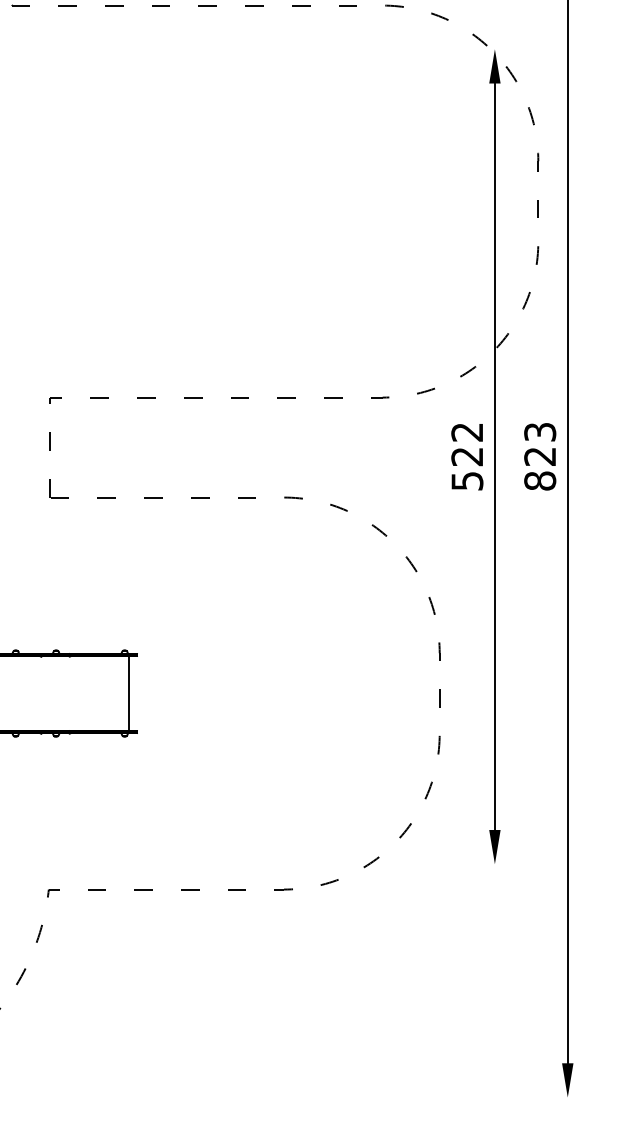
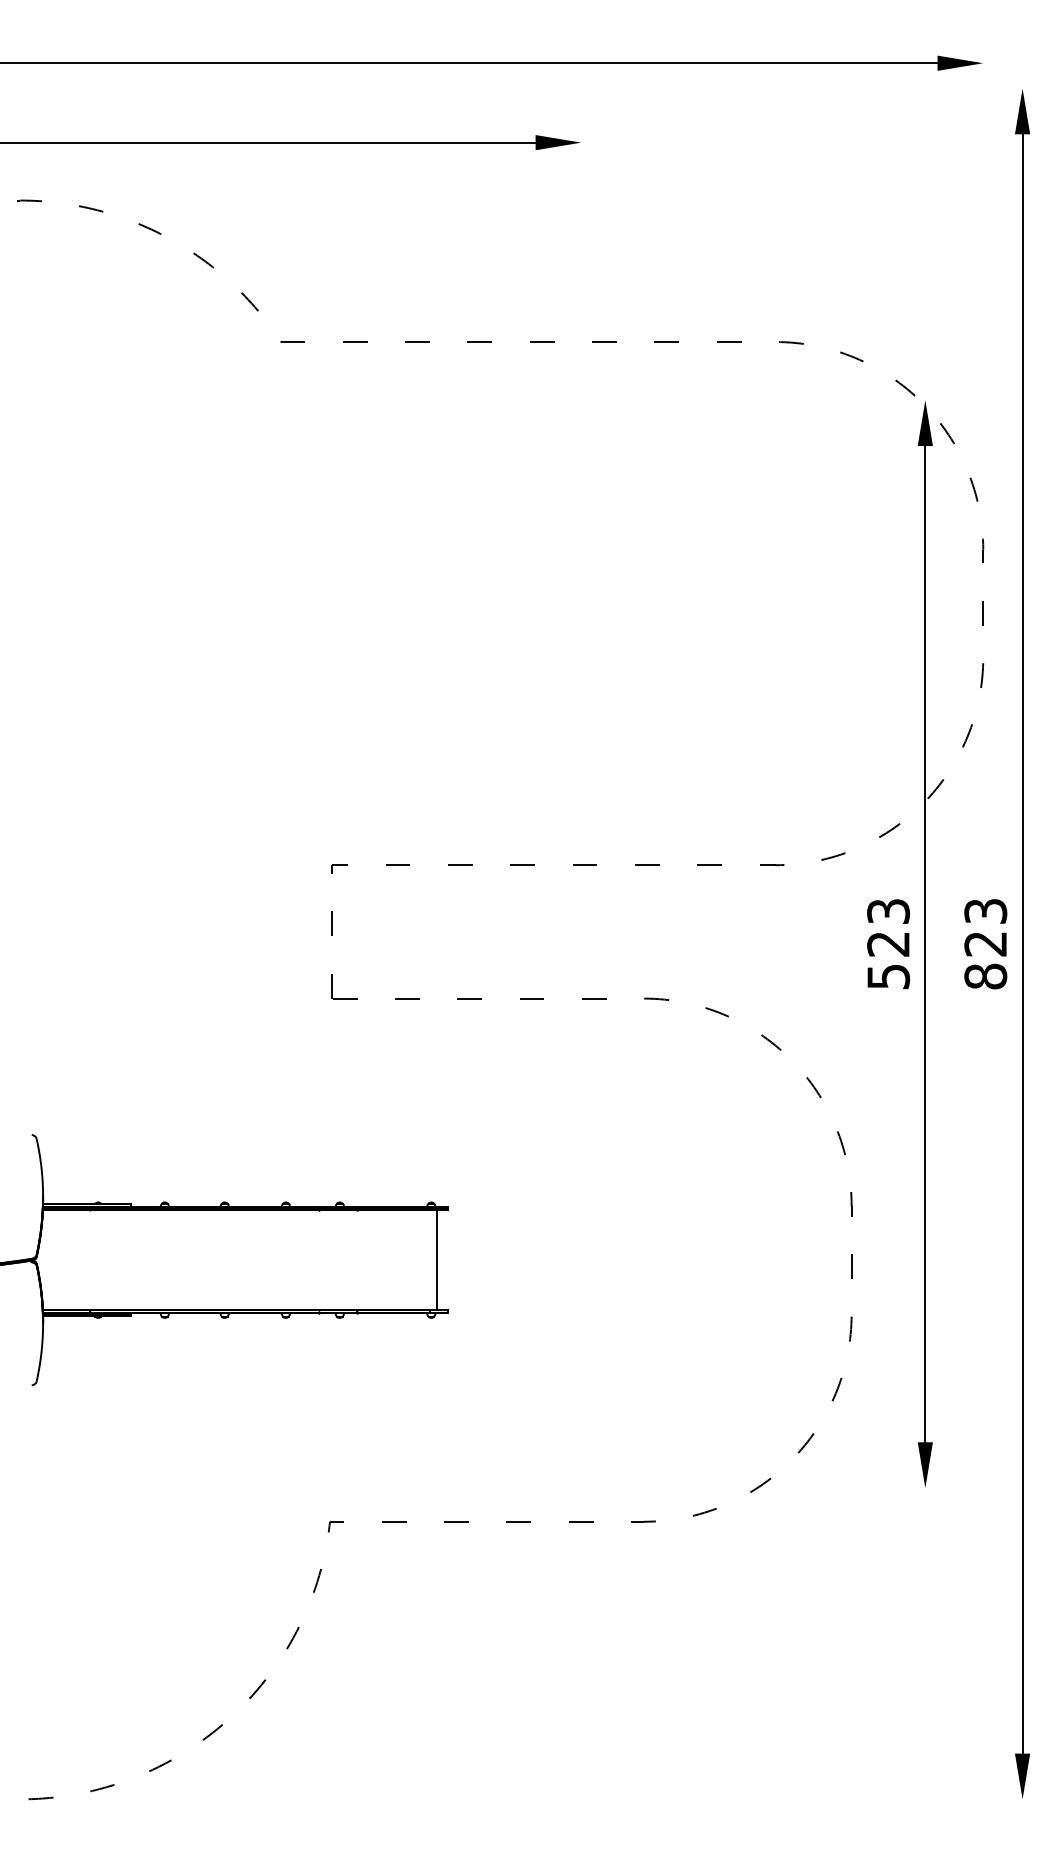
text: (467, 432) -> (888, 911), 522 -> 523

